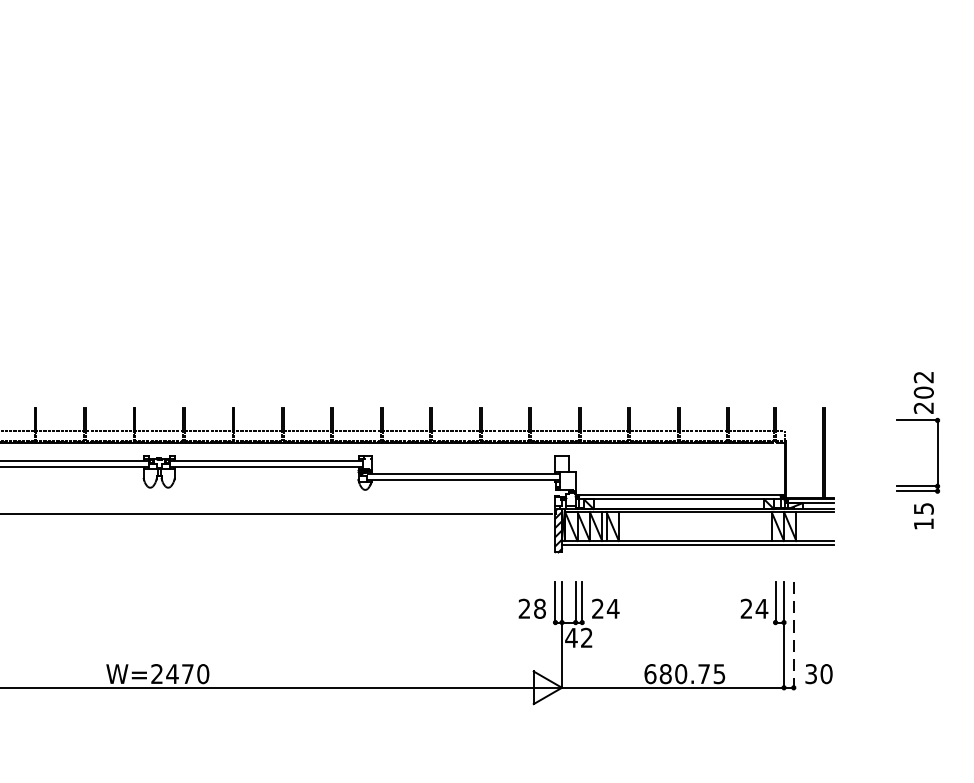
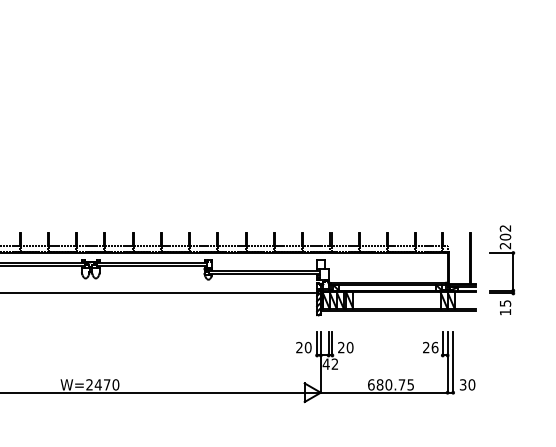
part: (936, 451) -> (512, 270), moved
text: (538, 608) -> (307, 347), 28 -> 20
text: (612, 608) -> (349, 347), 24 -> 20
text: (761, 608) -> (434, 347), 24 -> 26
line: (794, 634) -> (453, 362), dashed -> solid

